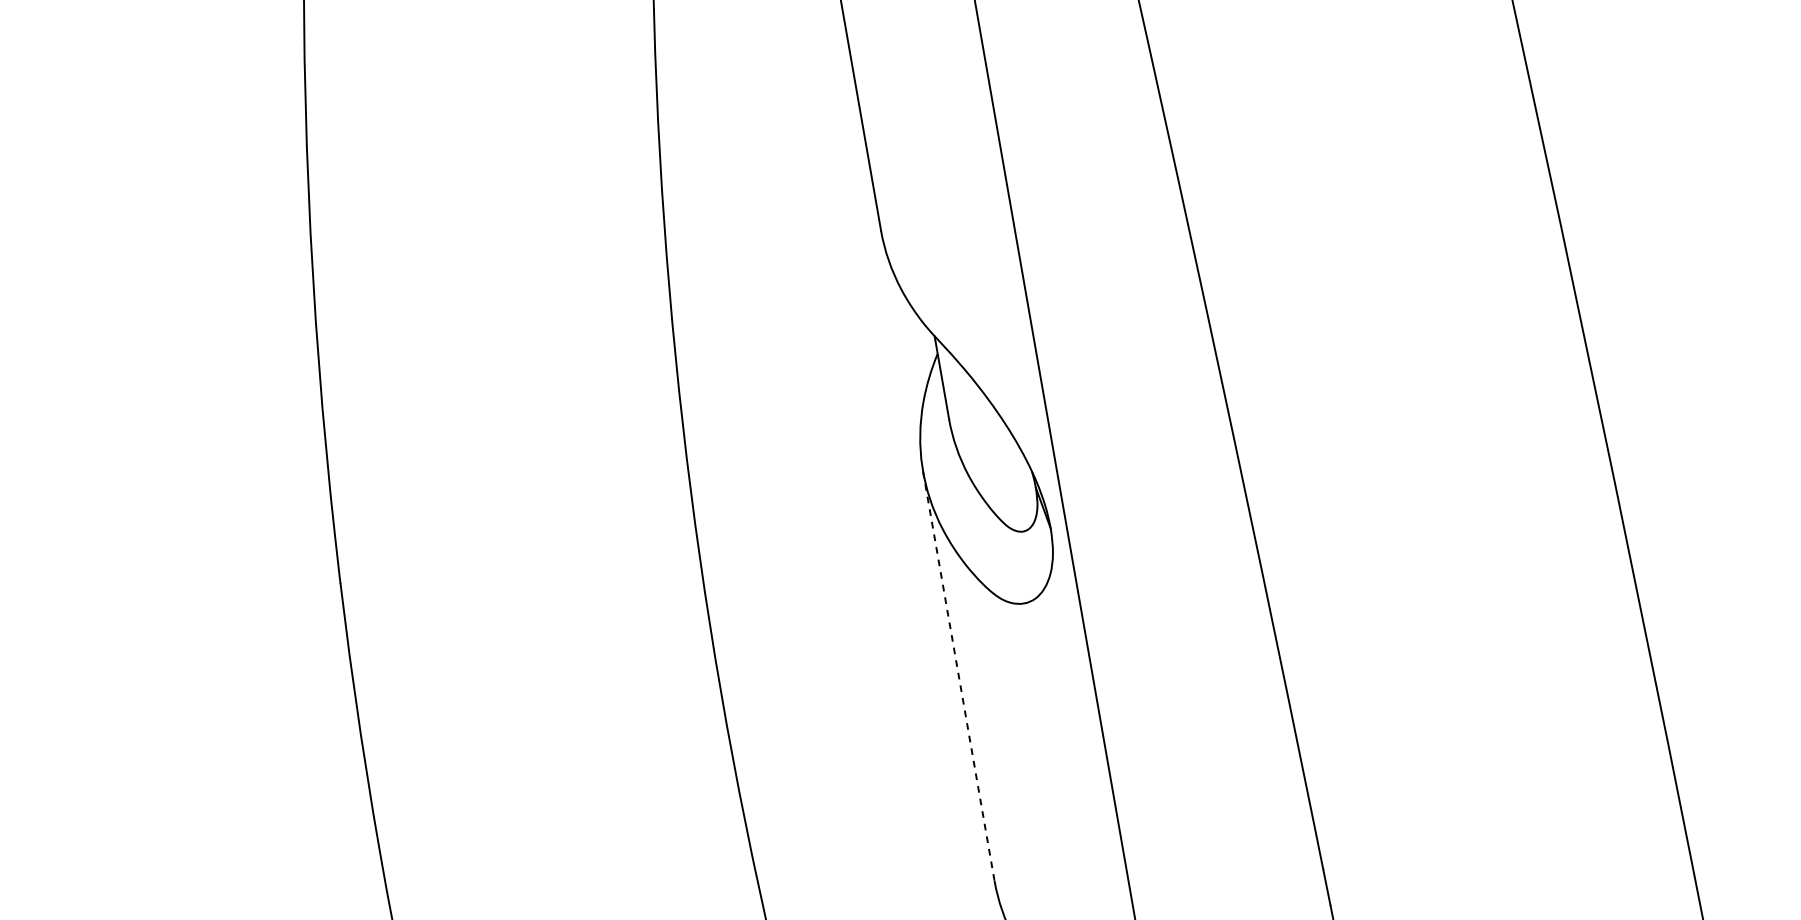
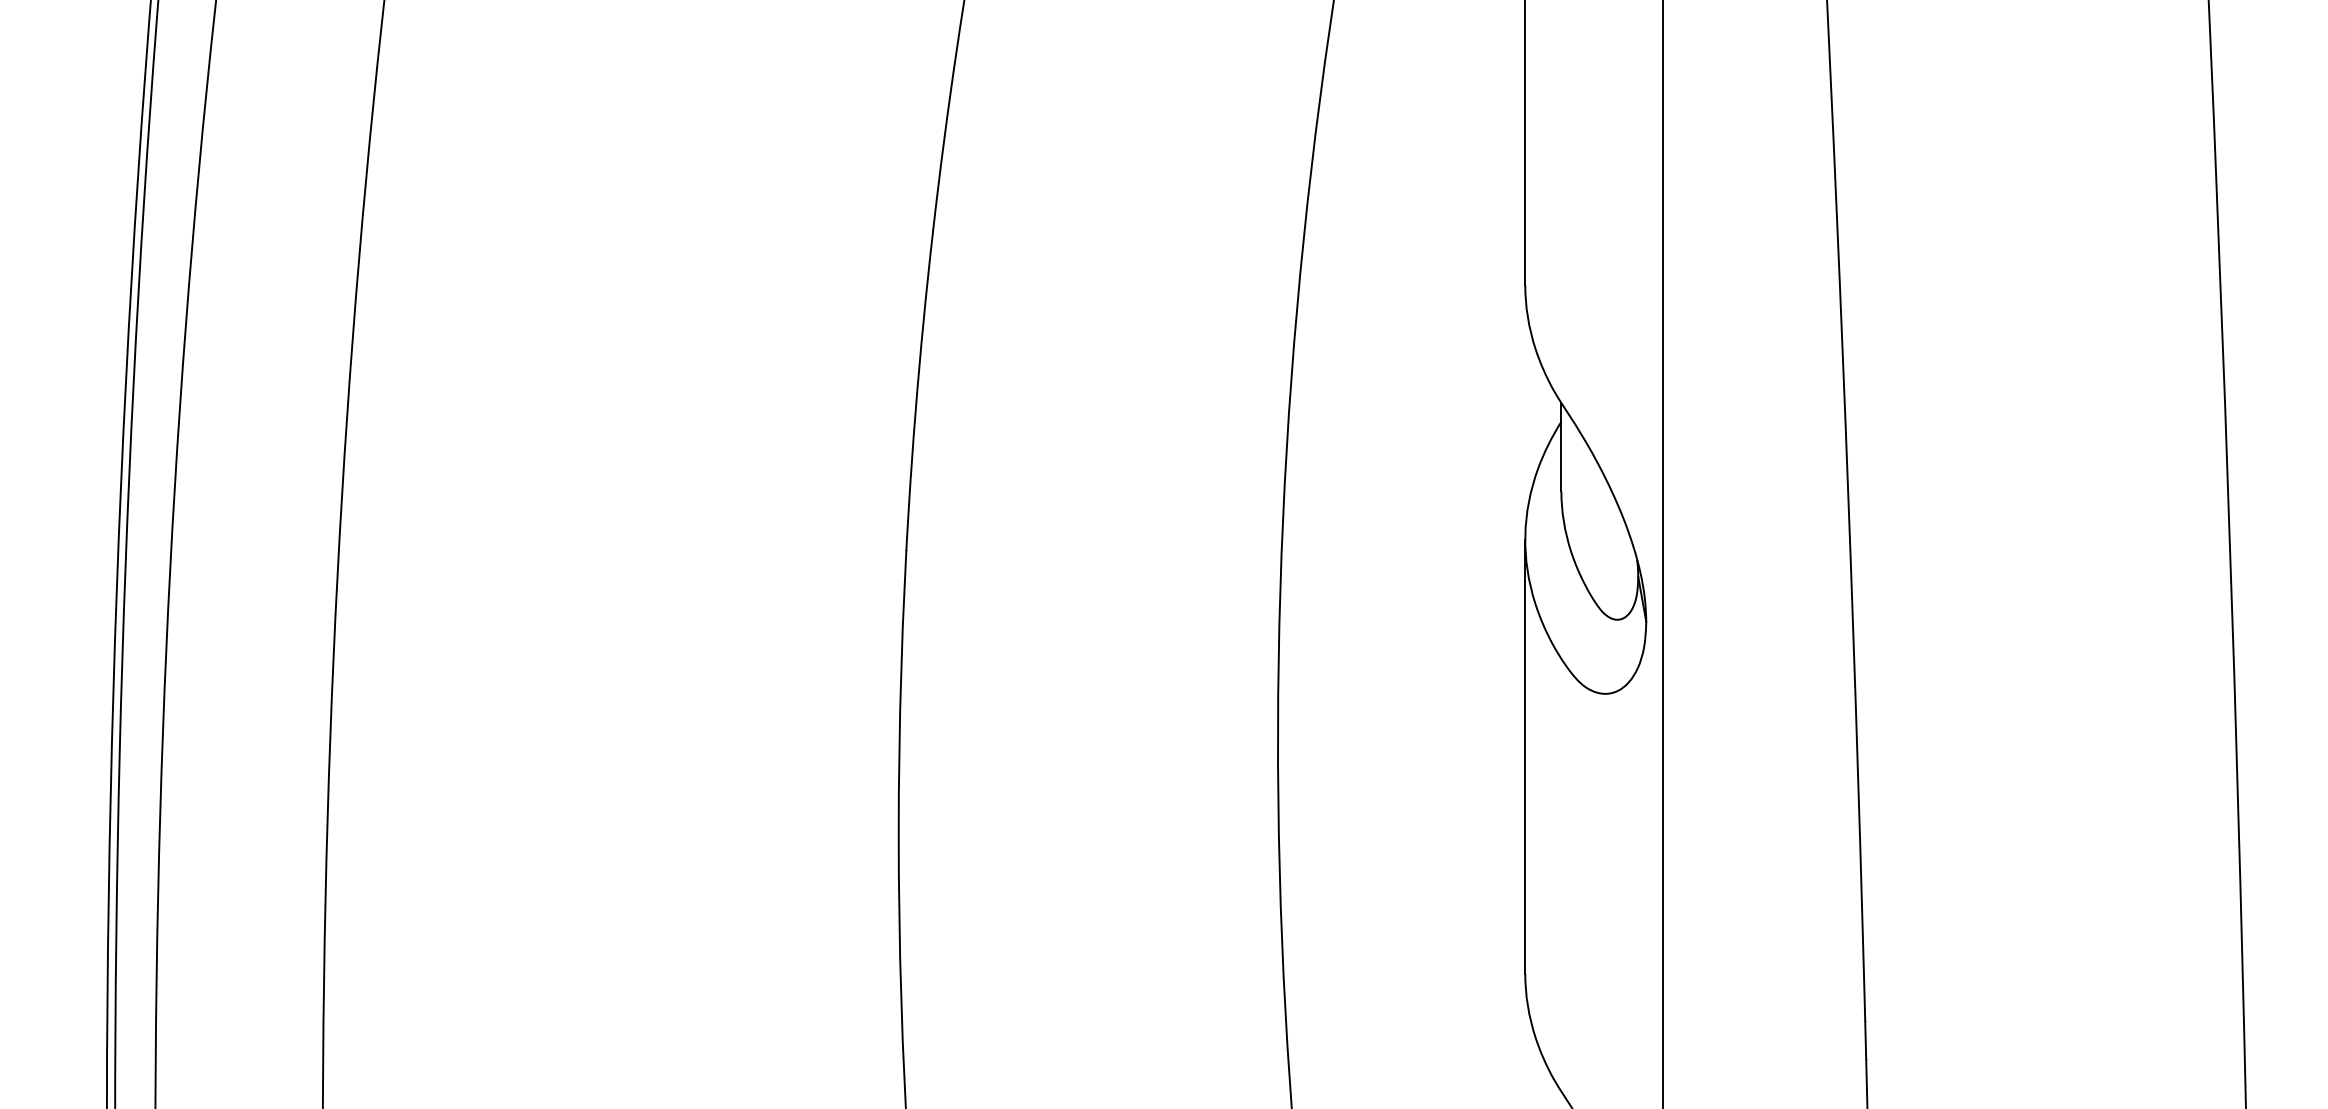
line: (958, 675) -> (1525, 756), dashed -> solid

